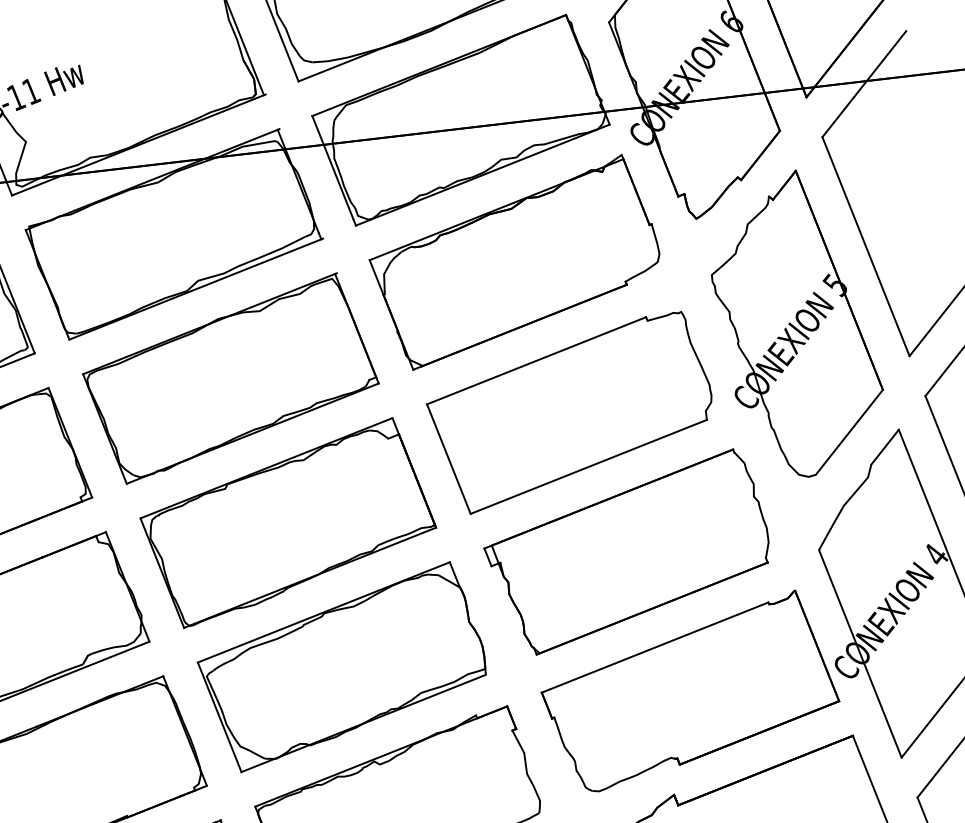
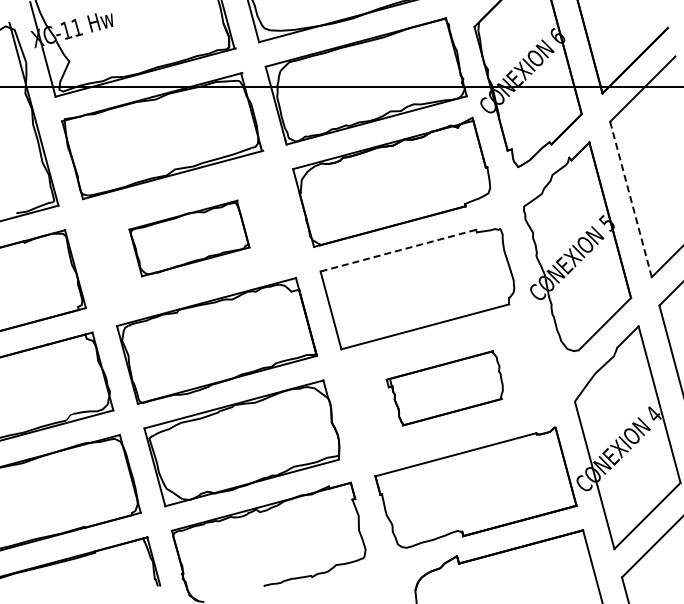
line: (865, 246) -> (630, 199), solid -> dashed
line: (536, 360) -> (398, 250), solid -> dashed
part: (230, 378) -> (189, 238), size x0.6
part: (627, 553) -> (444, 388), size x0.6

